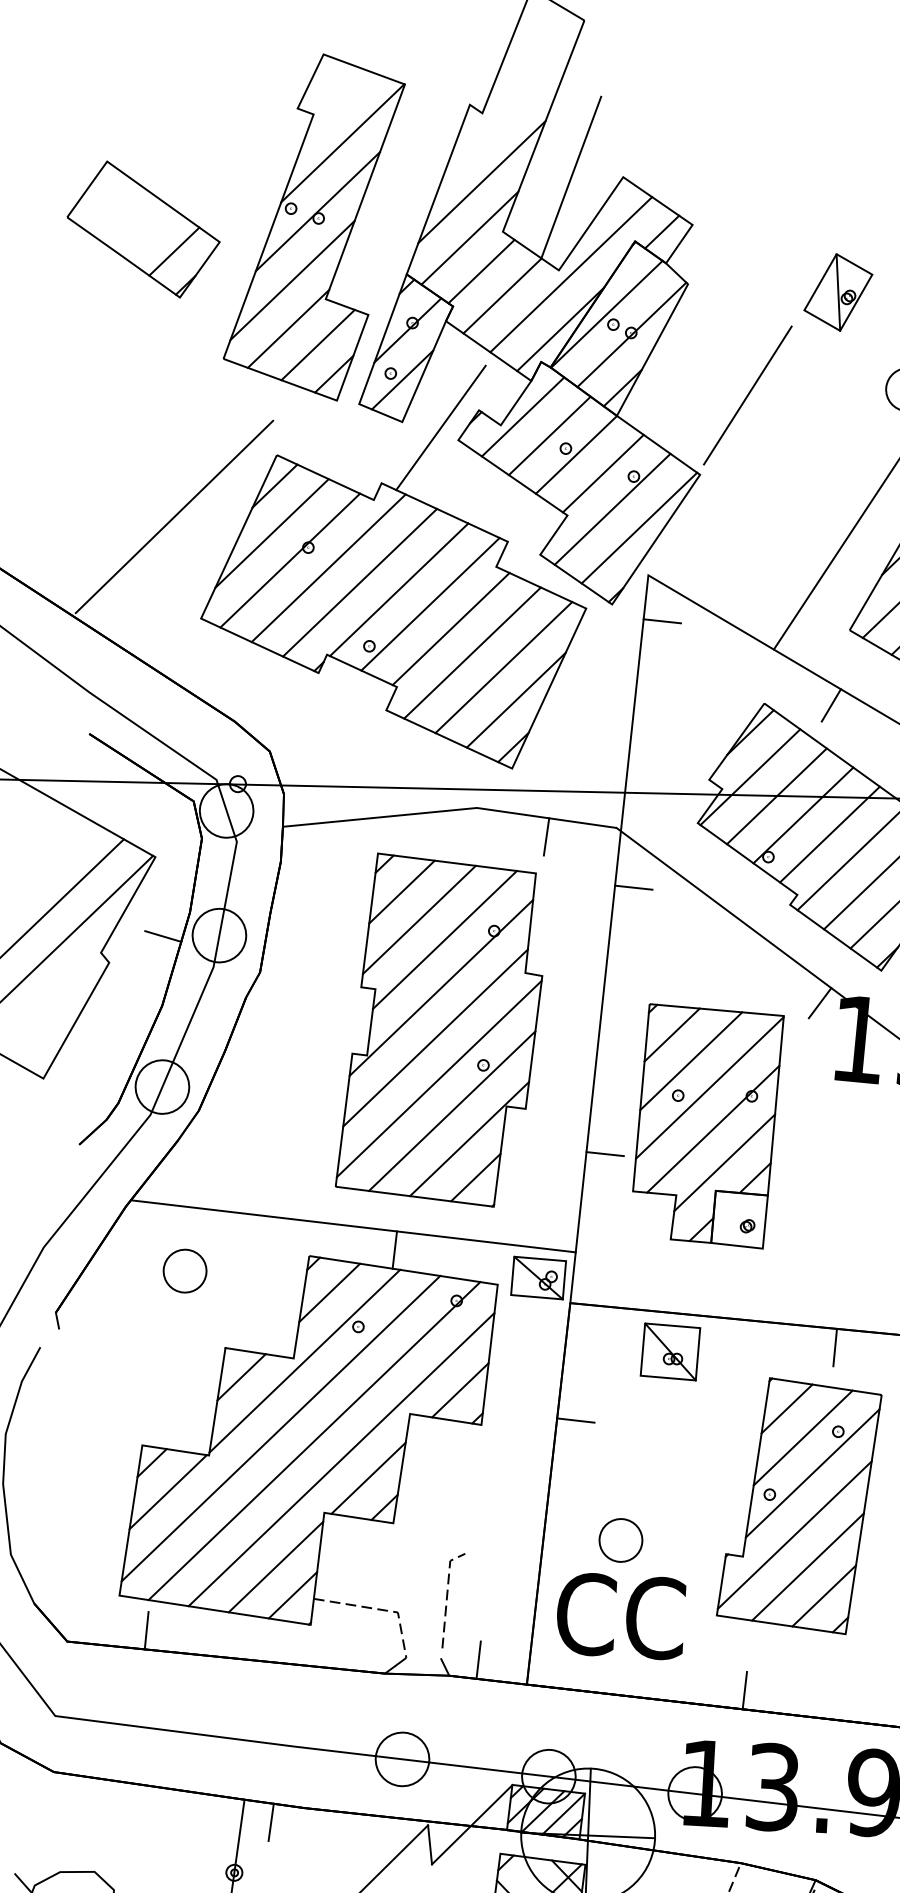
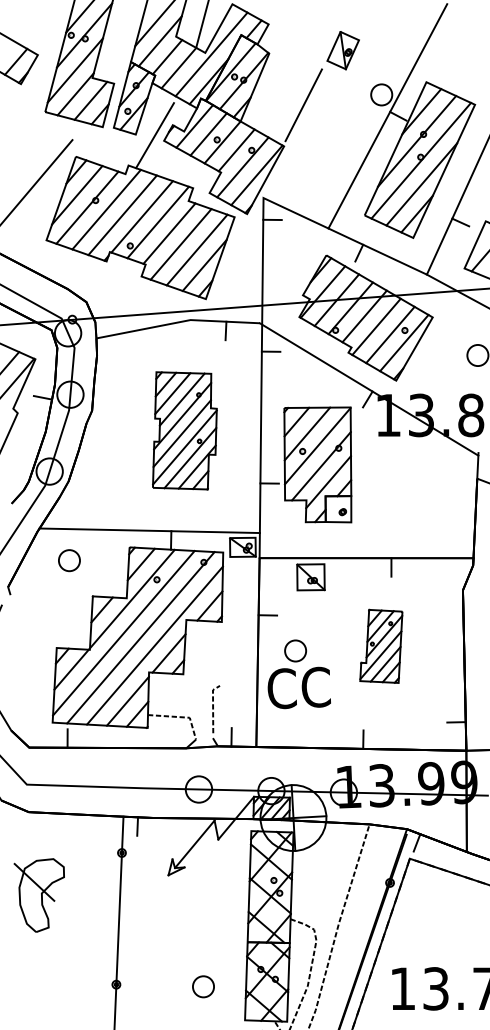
part: (443, 1030) -> (184, 430), size x0.7
part: (799, 1505) -> (381, 646), size x0.6
part: (622, 1588) -> (298, 674), moved

